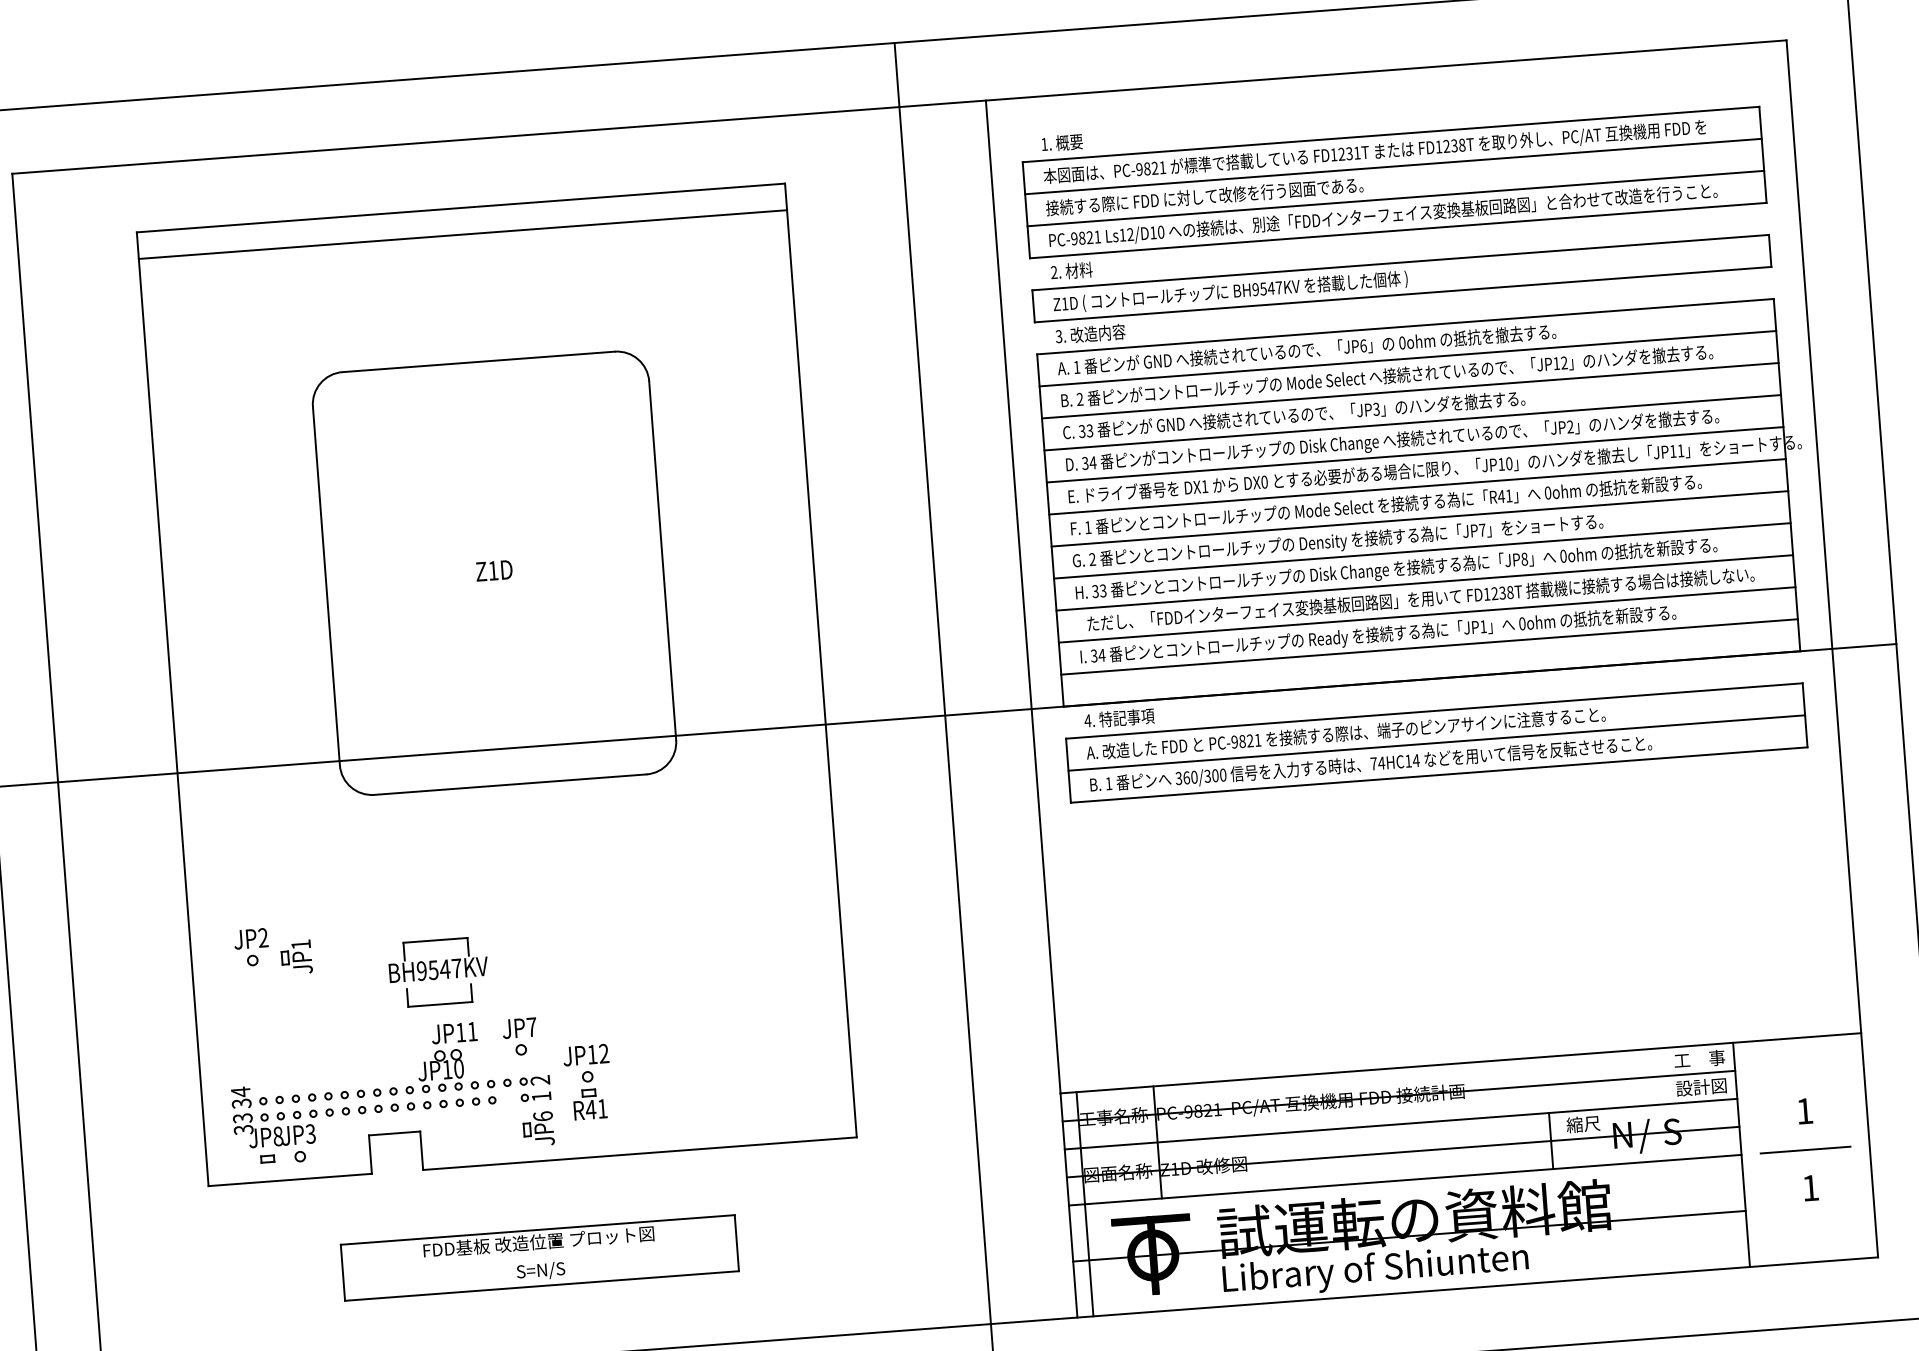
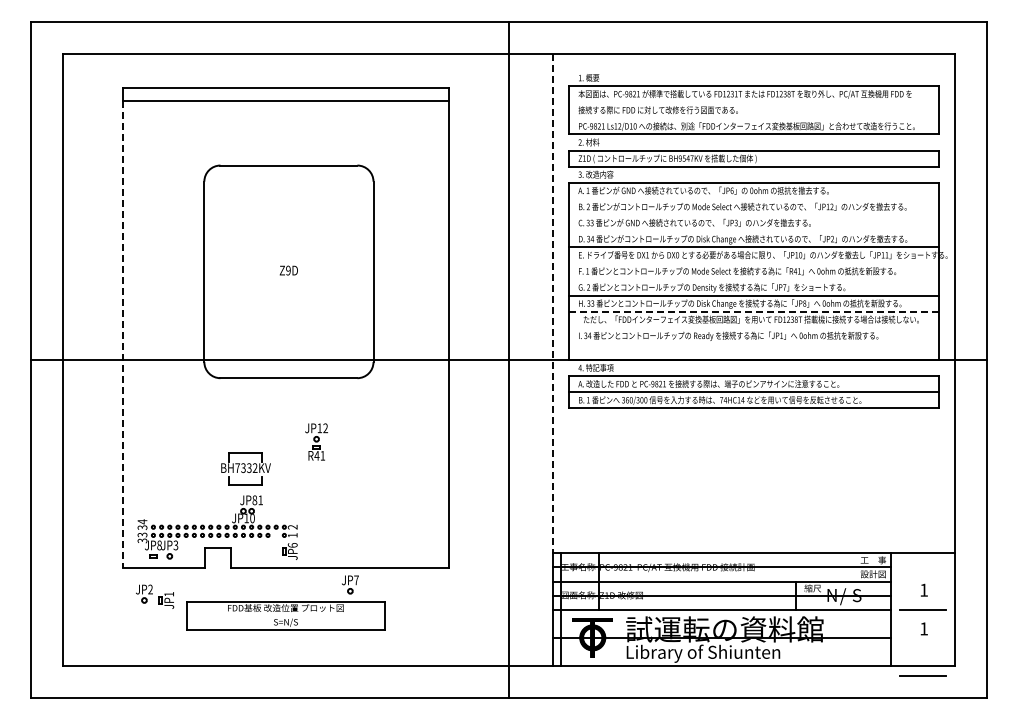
line: (1392, 167) -> (753, 102), removed
line: (1395, 198) -> (753, 118), removed
line: (1407, 357) -> (753, 198), removed
line: (1409, 391) -> (753, 215), removed
line: (1412, 423) -> (753, 231), removed
line: (1416, 487) -> (753, 263), removed
line: (1419, 518) -> (753, 279), removed
text: (493, 570) -> (288, 270), Z1D -> Z9D
line: (1426, 582) -> (754, 311), solid -> dashed
line: (1023, 596) -> (552, 303), solid -> dashed
line: (1426, 614) -> (753, 327), removed
line: (1428, 646) -> (753, 343), removed
line: (173, 722) -> (122, 334), solid -> dashed
part: (274, 950) -> (155, 596), moved
text: (439, 970) -> (246, 468), BH9547KV -> BH7332KV
text: (460, 1032) -> (254, 500), JP11 -> JP81
part: (520, 1036) -> (350, 584), moved
part: (587, 1081) -> (316, 441), moved
line: (1814, 1280) -> (922, 675), added

